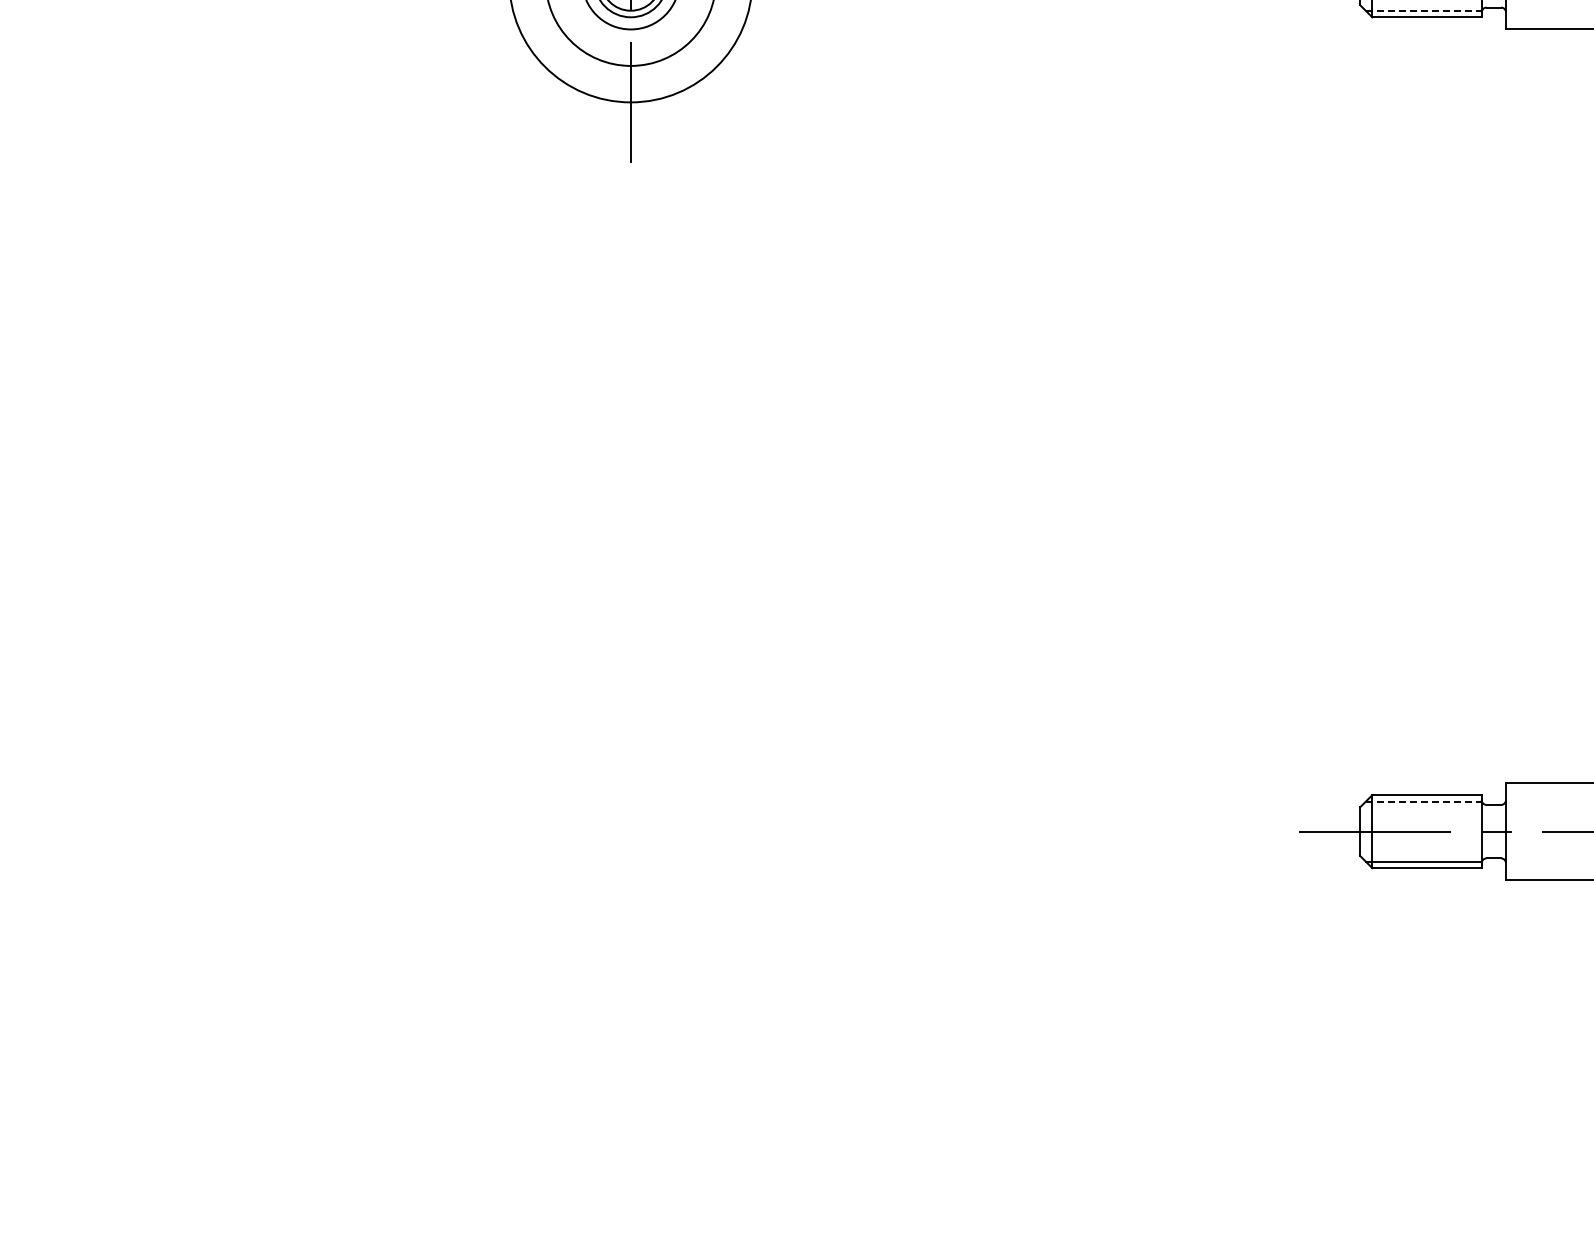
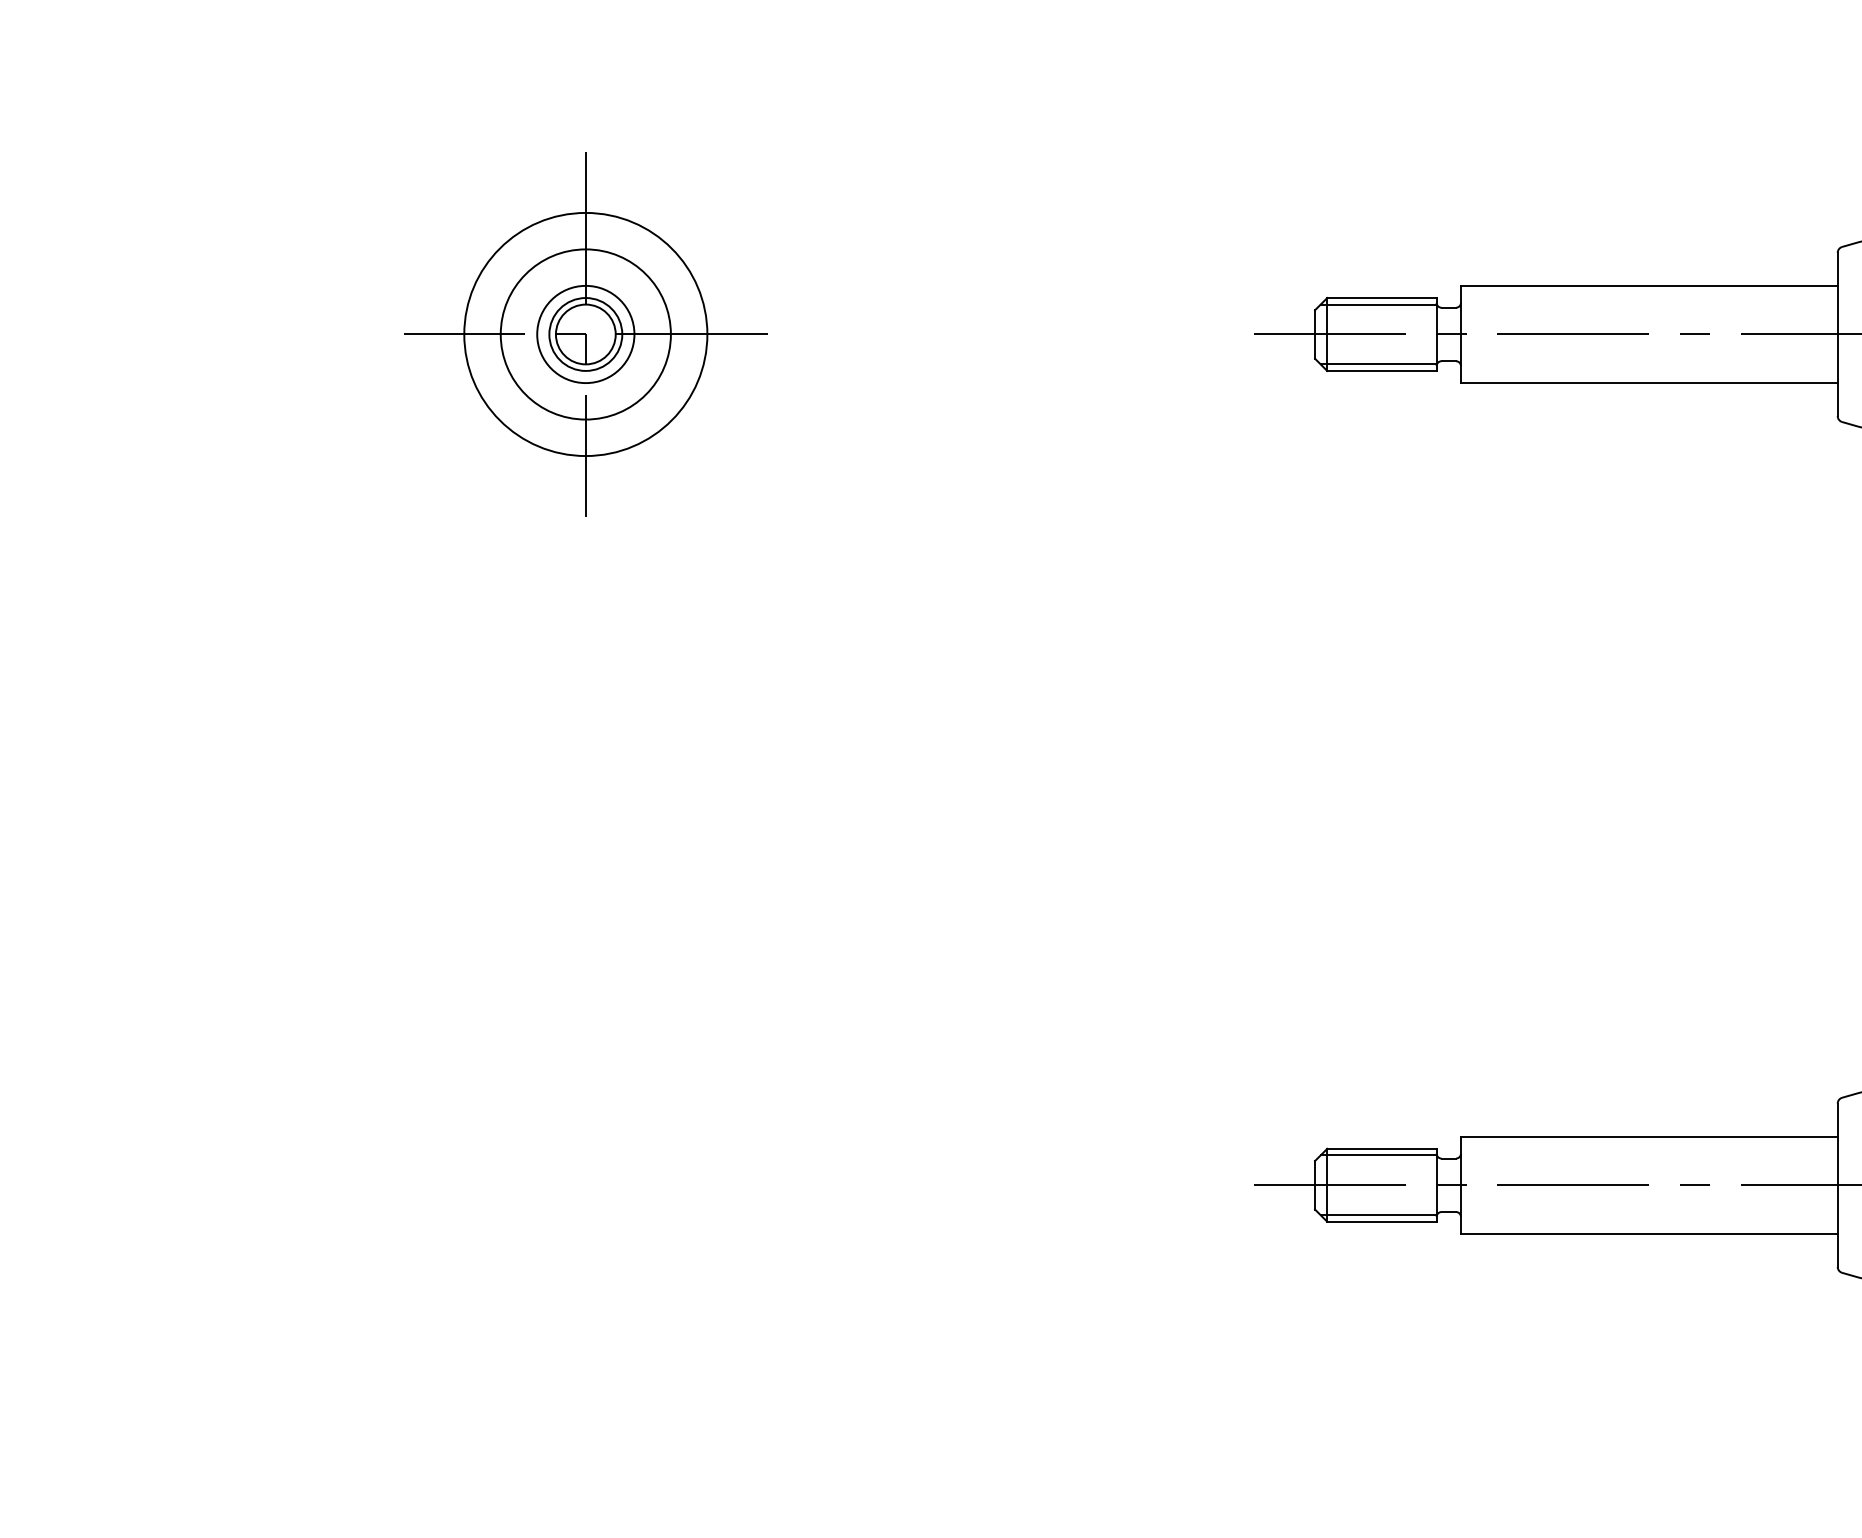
line: (1423, 10) -> (1378, 364), dashed -> solid
line: (1423, 801) -> (1378, 1155), dashed -> solid

